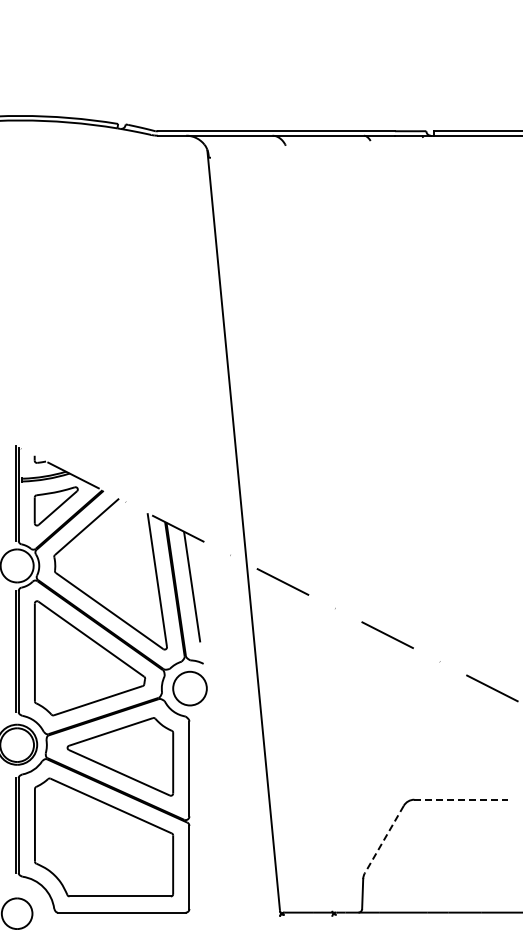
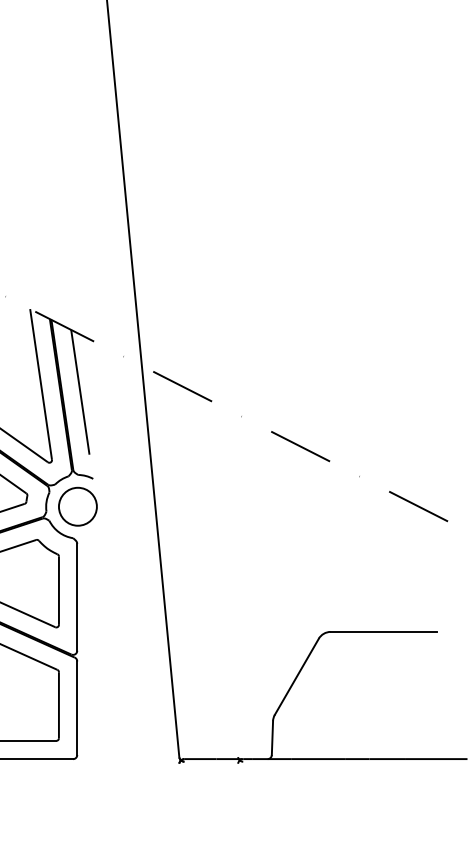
line: (461, 799) -> (383, 631), dashed -> solid
line: (384, 839) -> (297, 676), dashed -> solid

